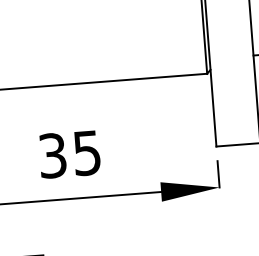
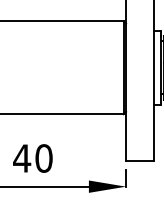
text: (69, 154) -> (32, 158), 35 -> 40

